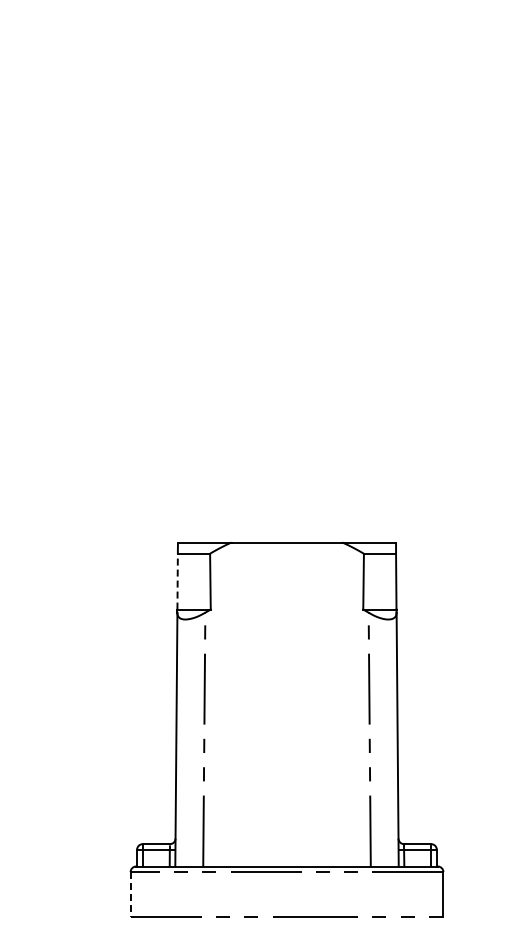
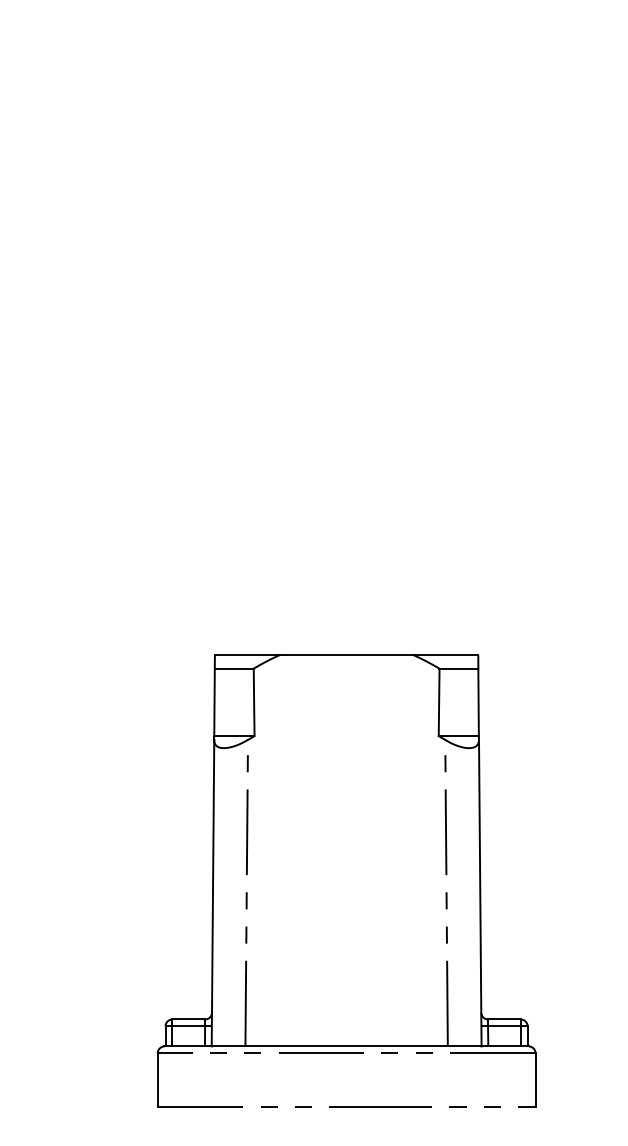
line: (177, 581) -> (214, 702), dashed -> solid
line: (130, 894) -> (157, 1080), dashed -> solid

